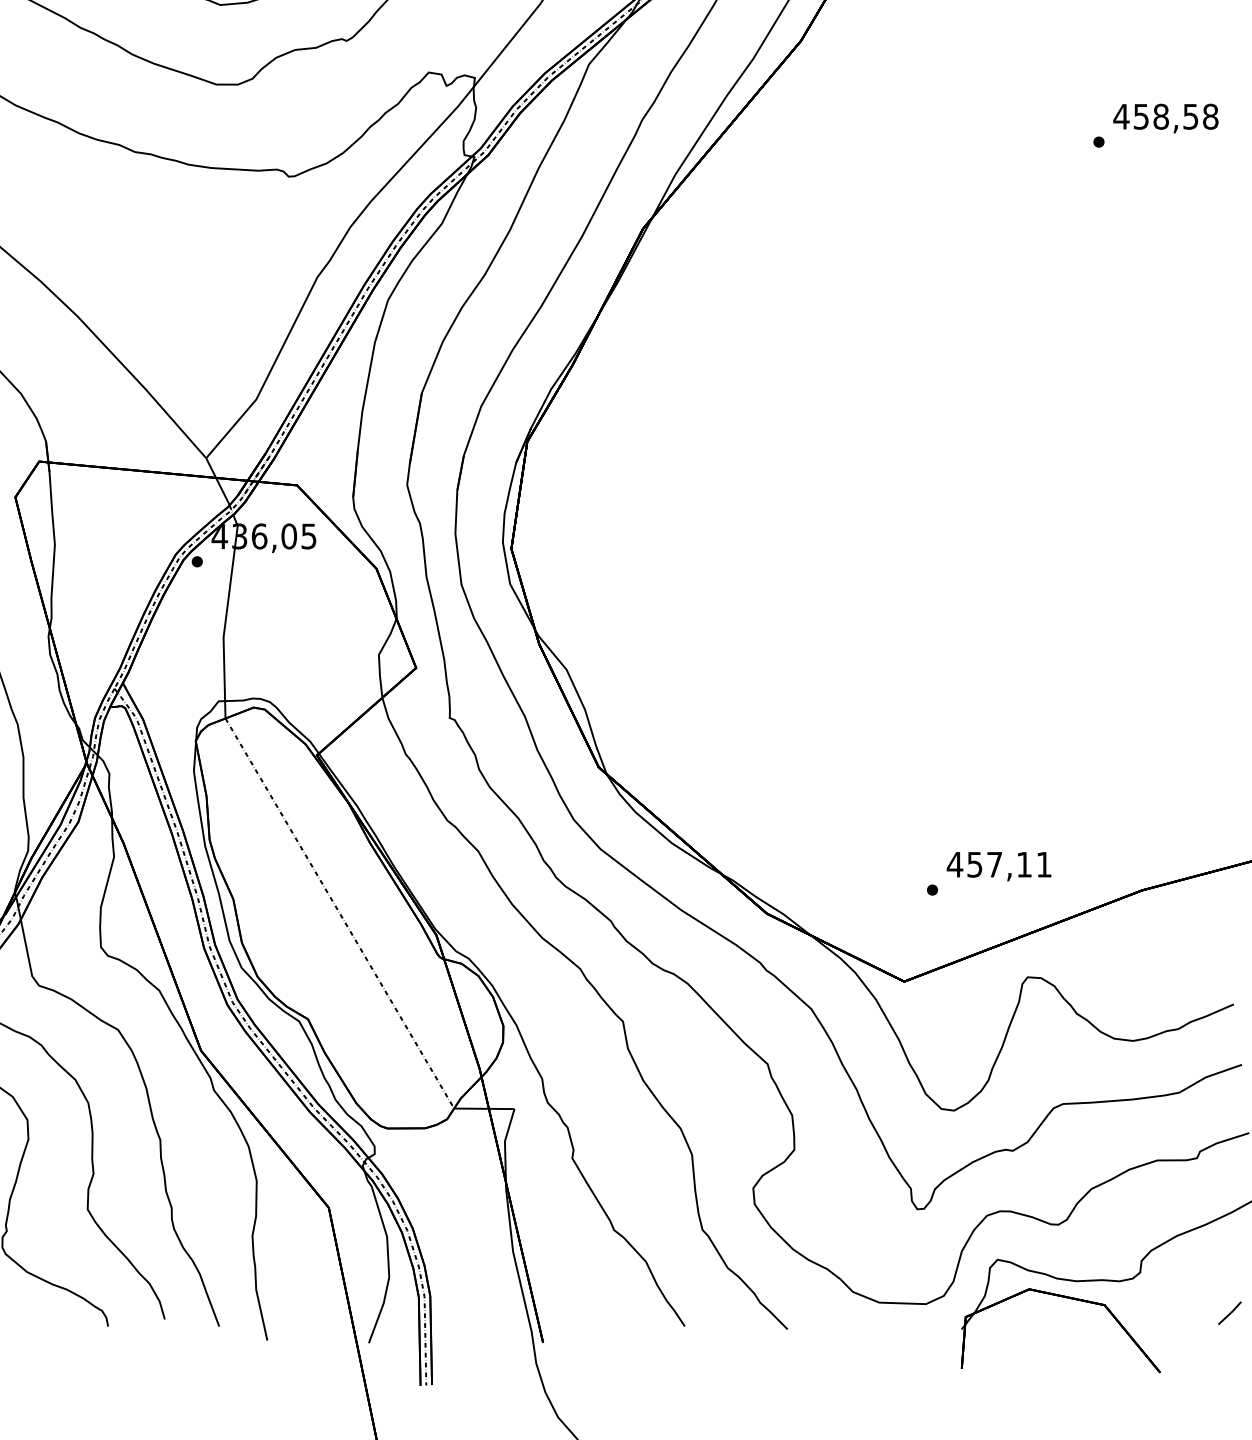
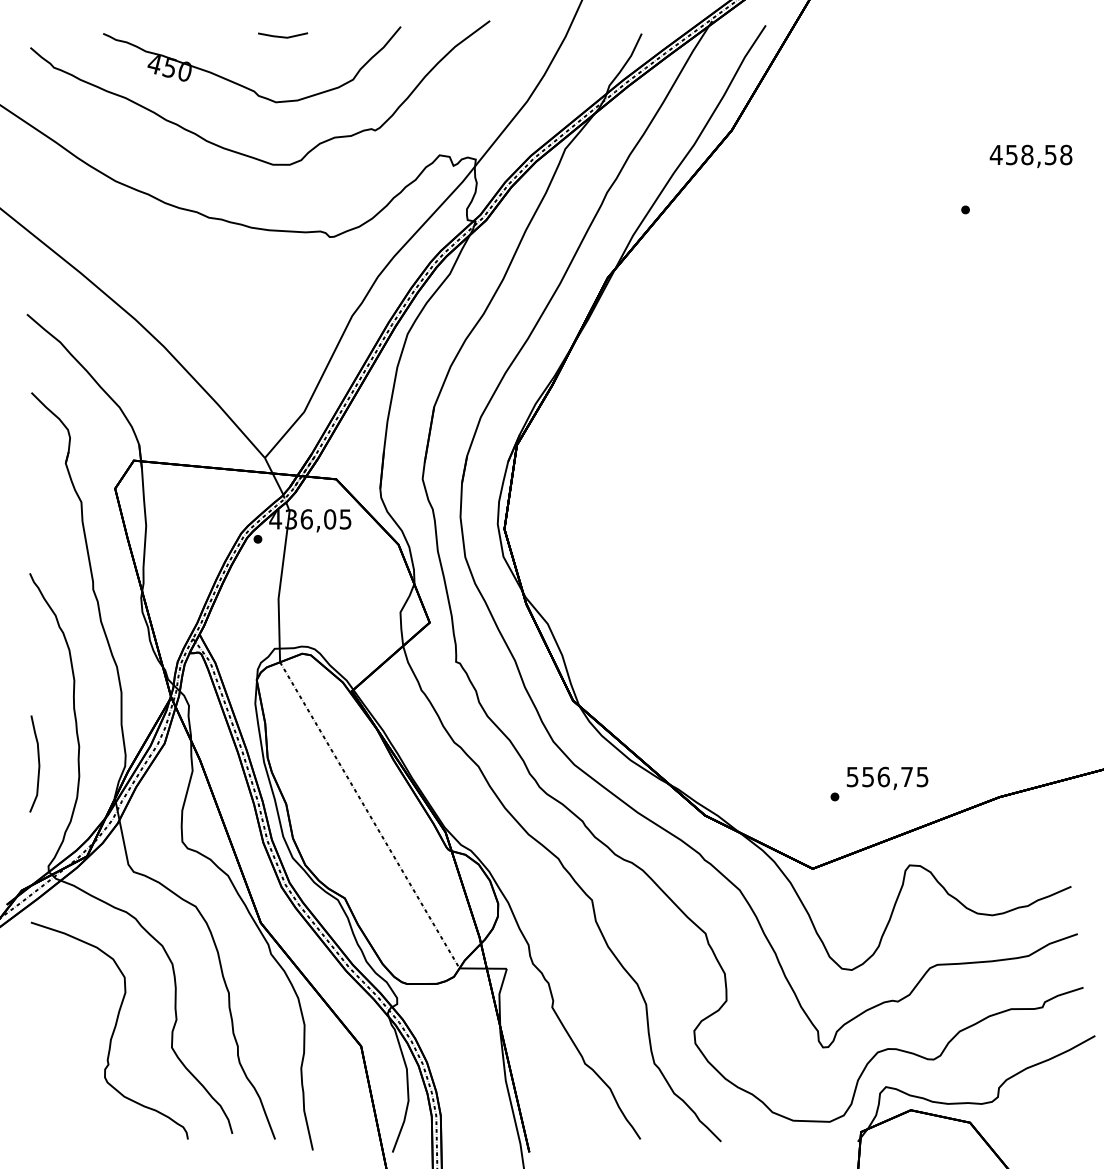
text: (1165, 117) -> (1030, 155), moved
text: (999, 864) -> (887, 776), 457,11 -> 556,75
line: (1230, 1312) -> (1068, 1128), removed

